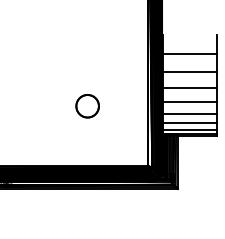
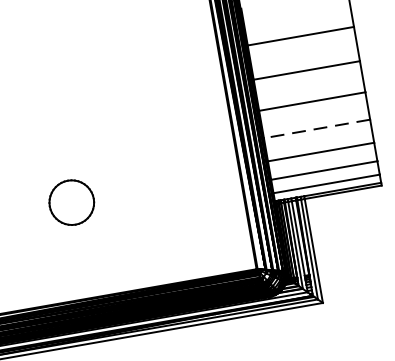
line: (189, 101) -> (315, 128), solid -> dashed
part: (87, 106) -> (71, 203), moved

